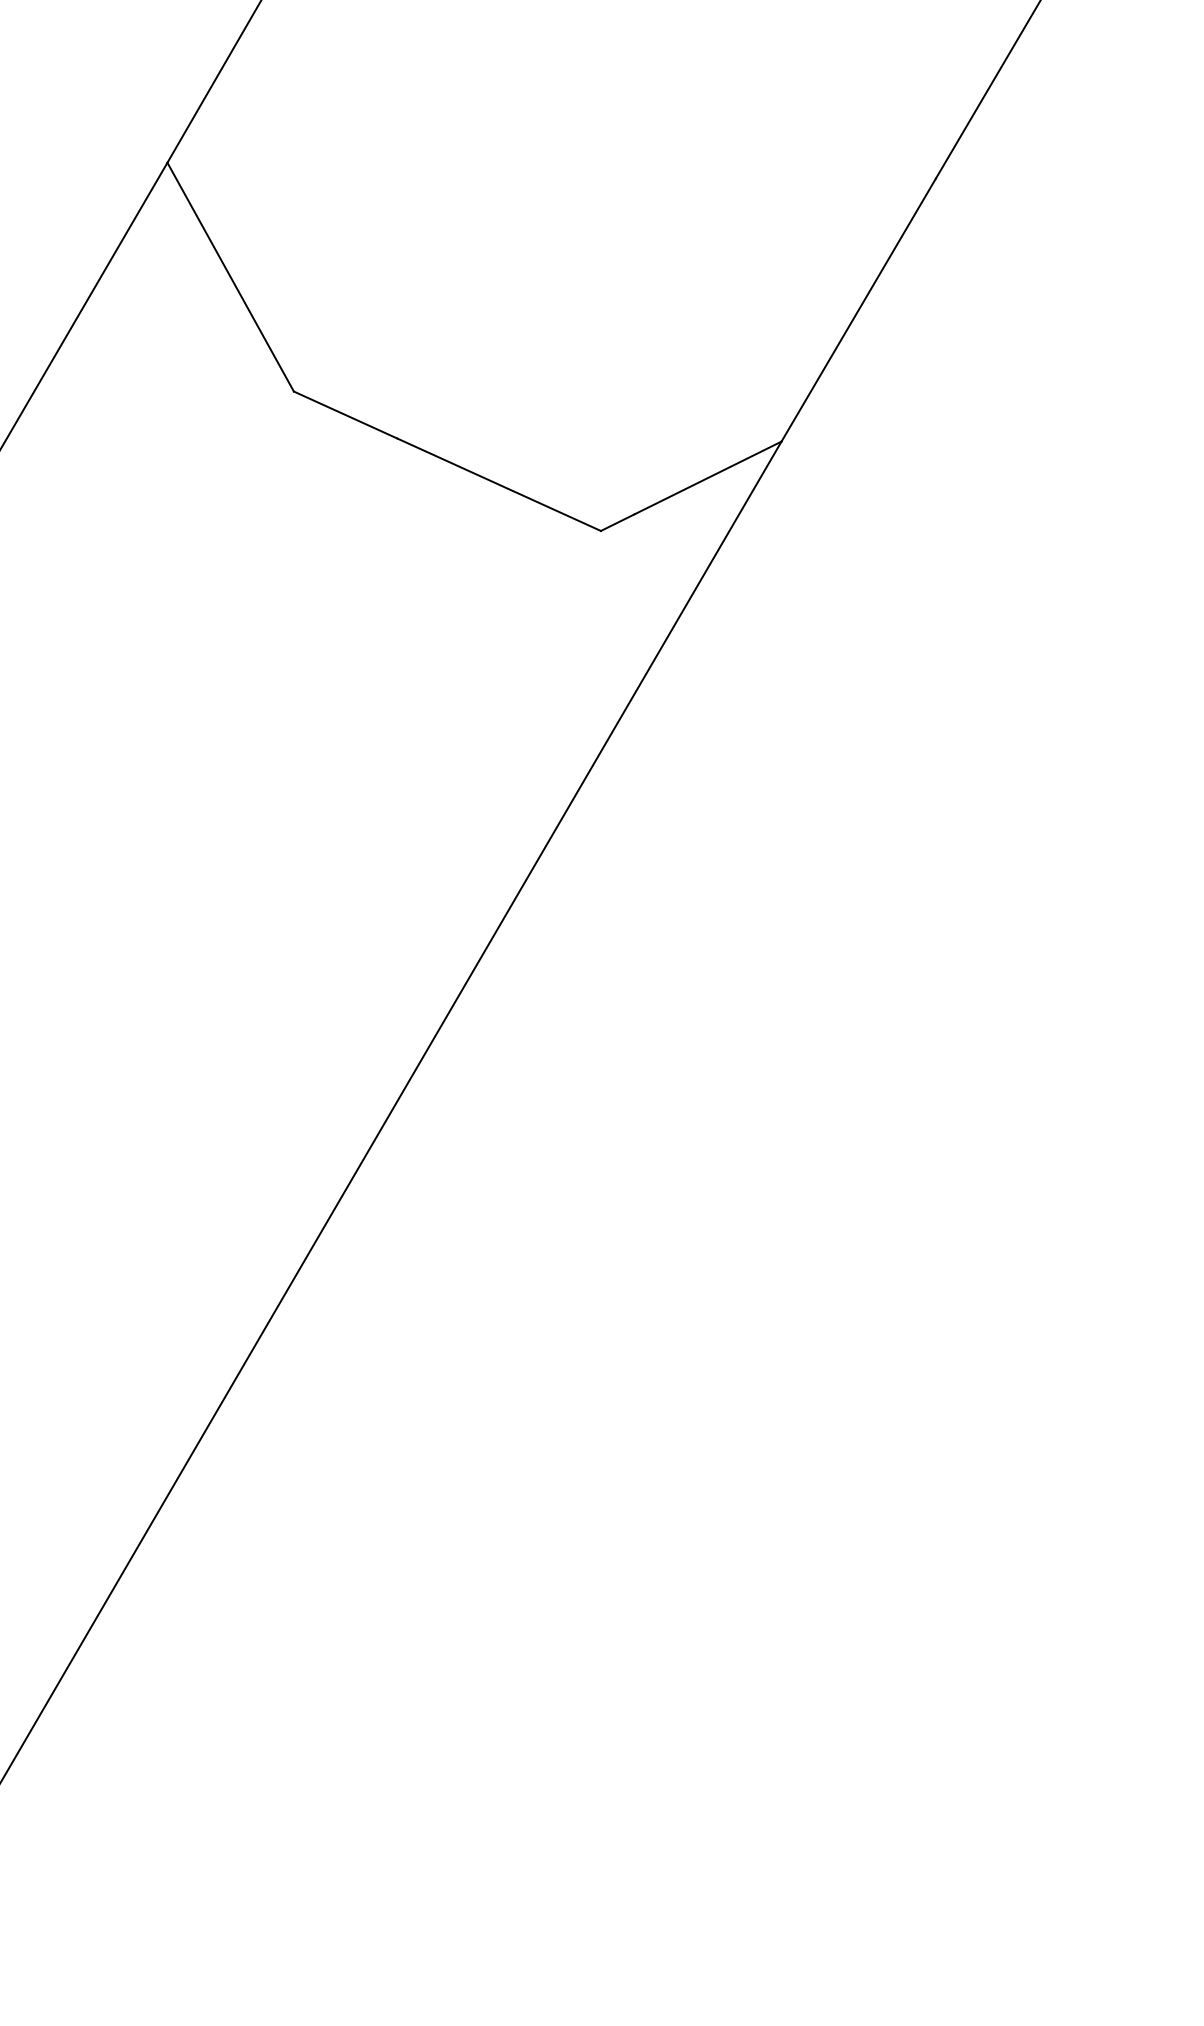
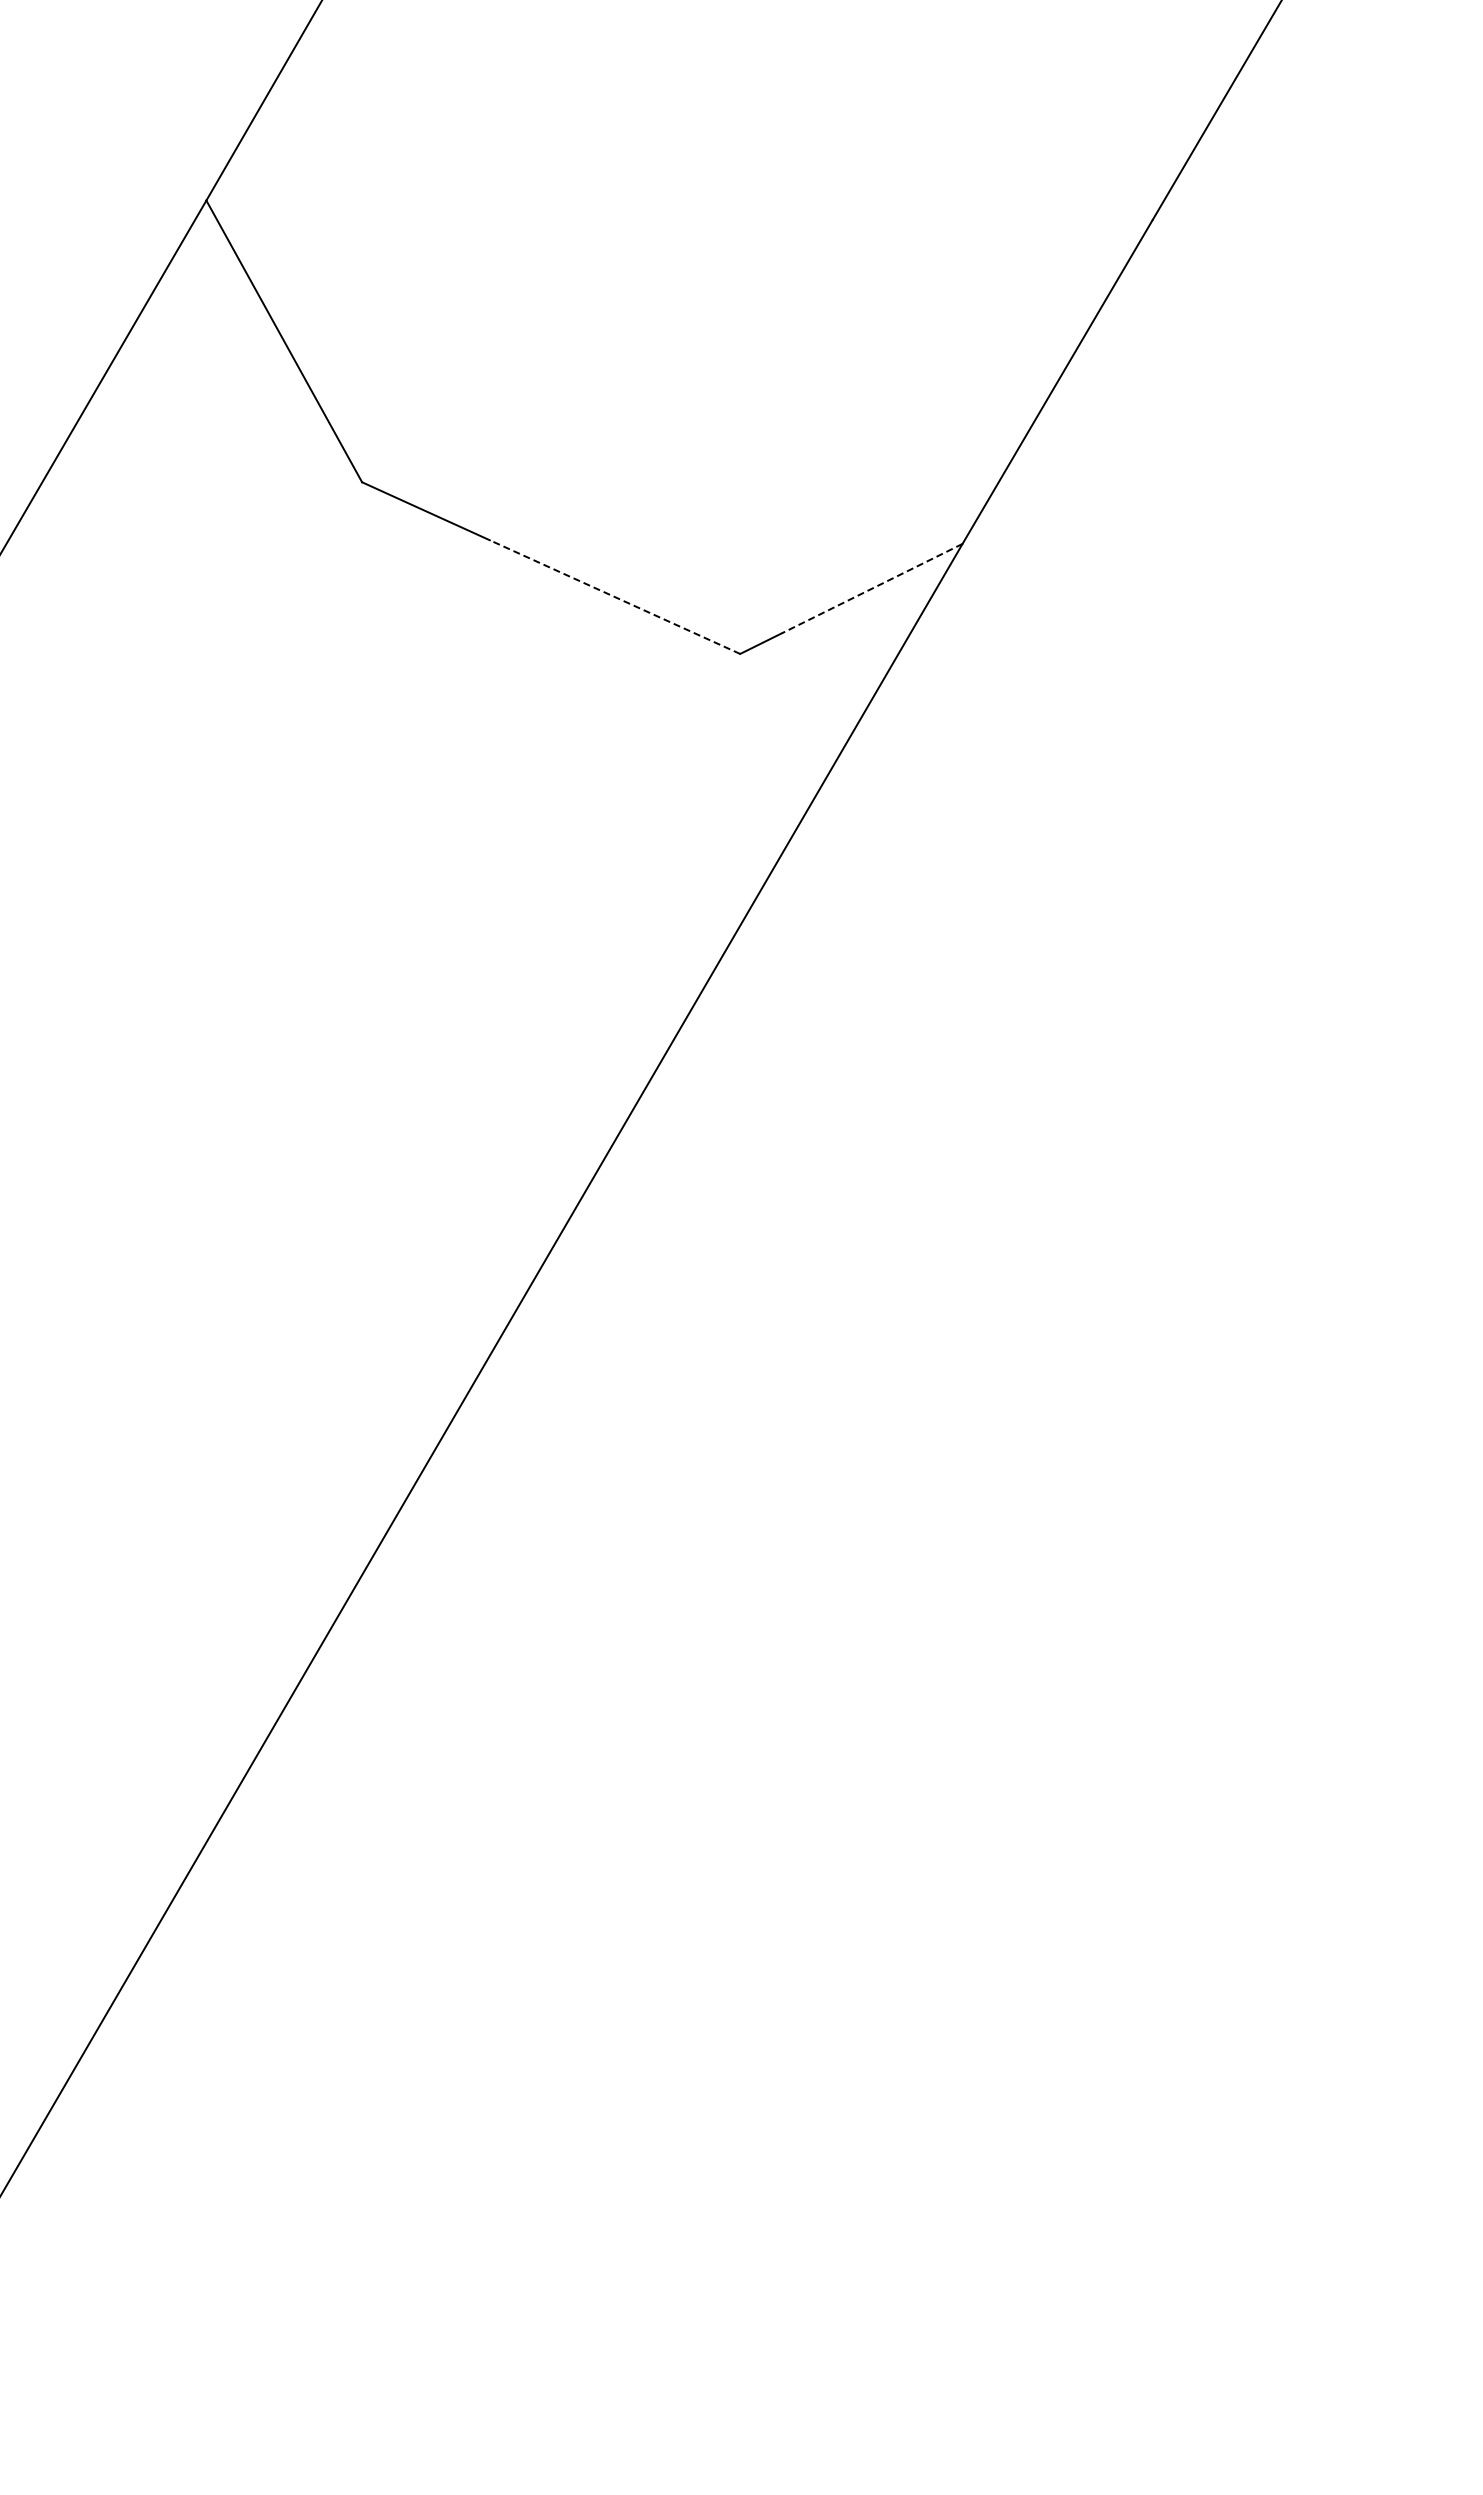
line: (708, 477) -> (872, 588), solid -> dashed
line: (498, 484) -> (614, 596), solid -> dashed

